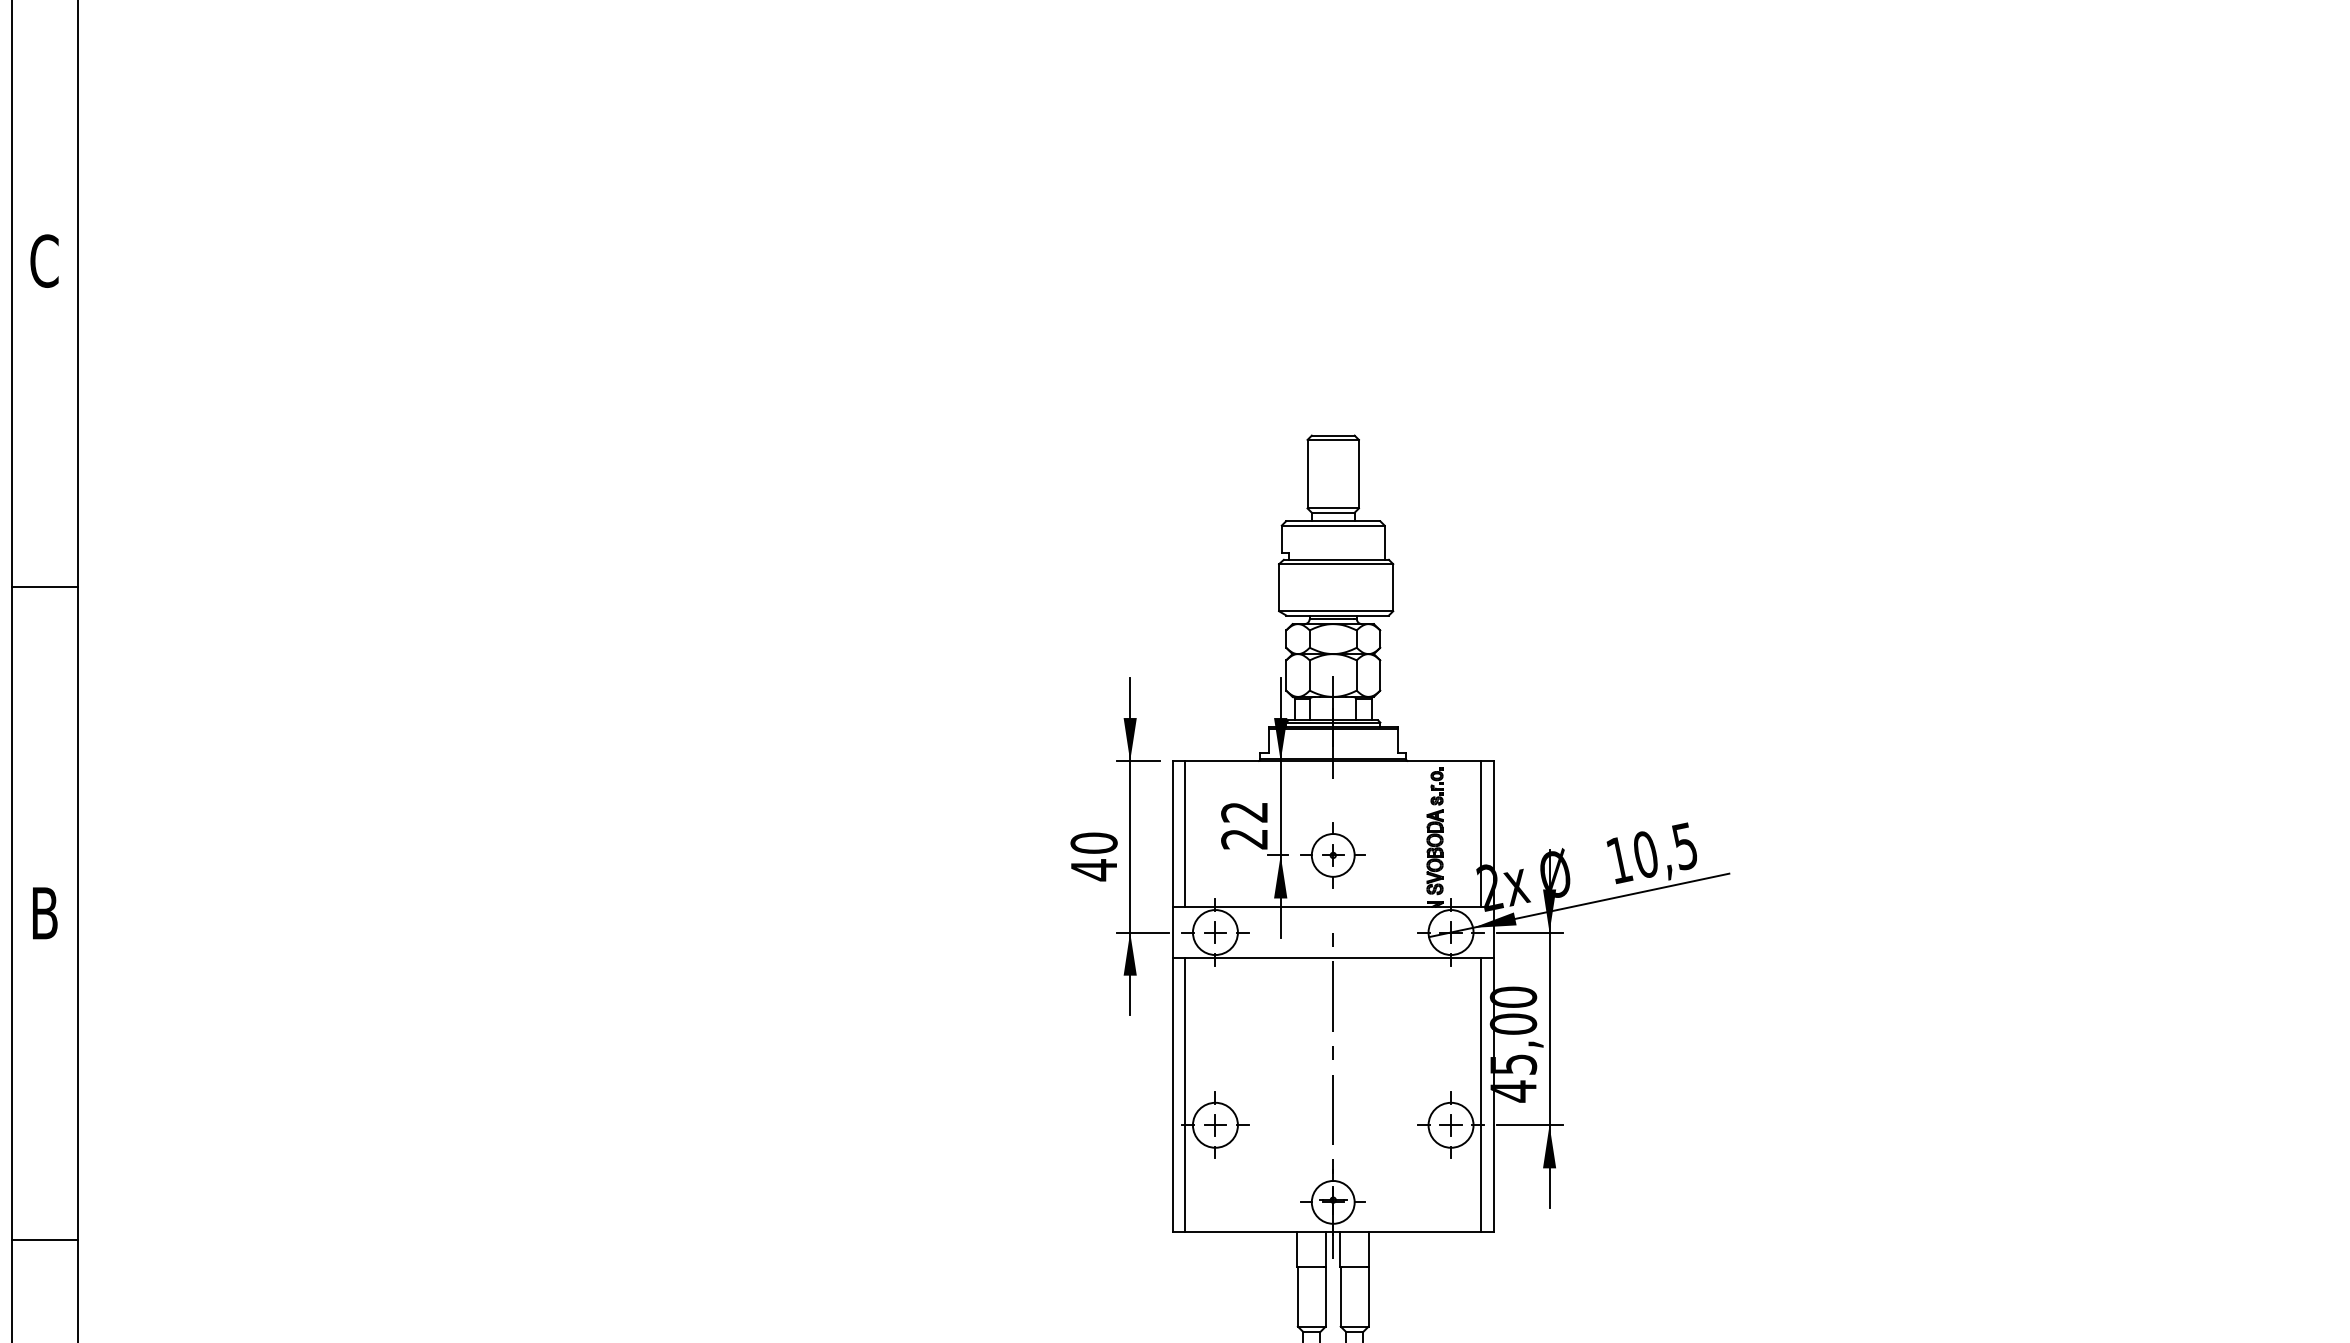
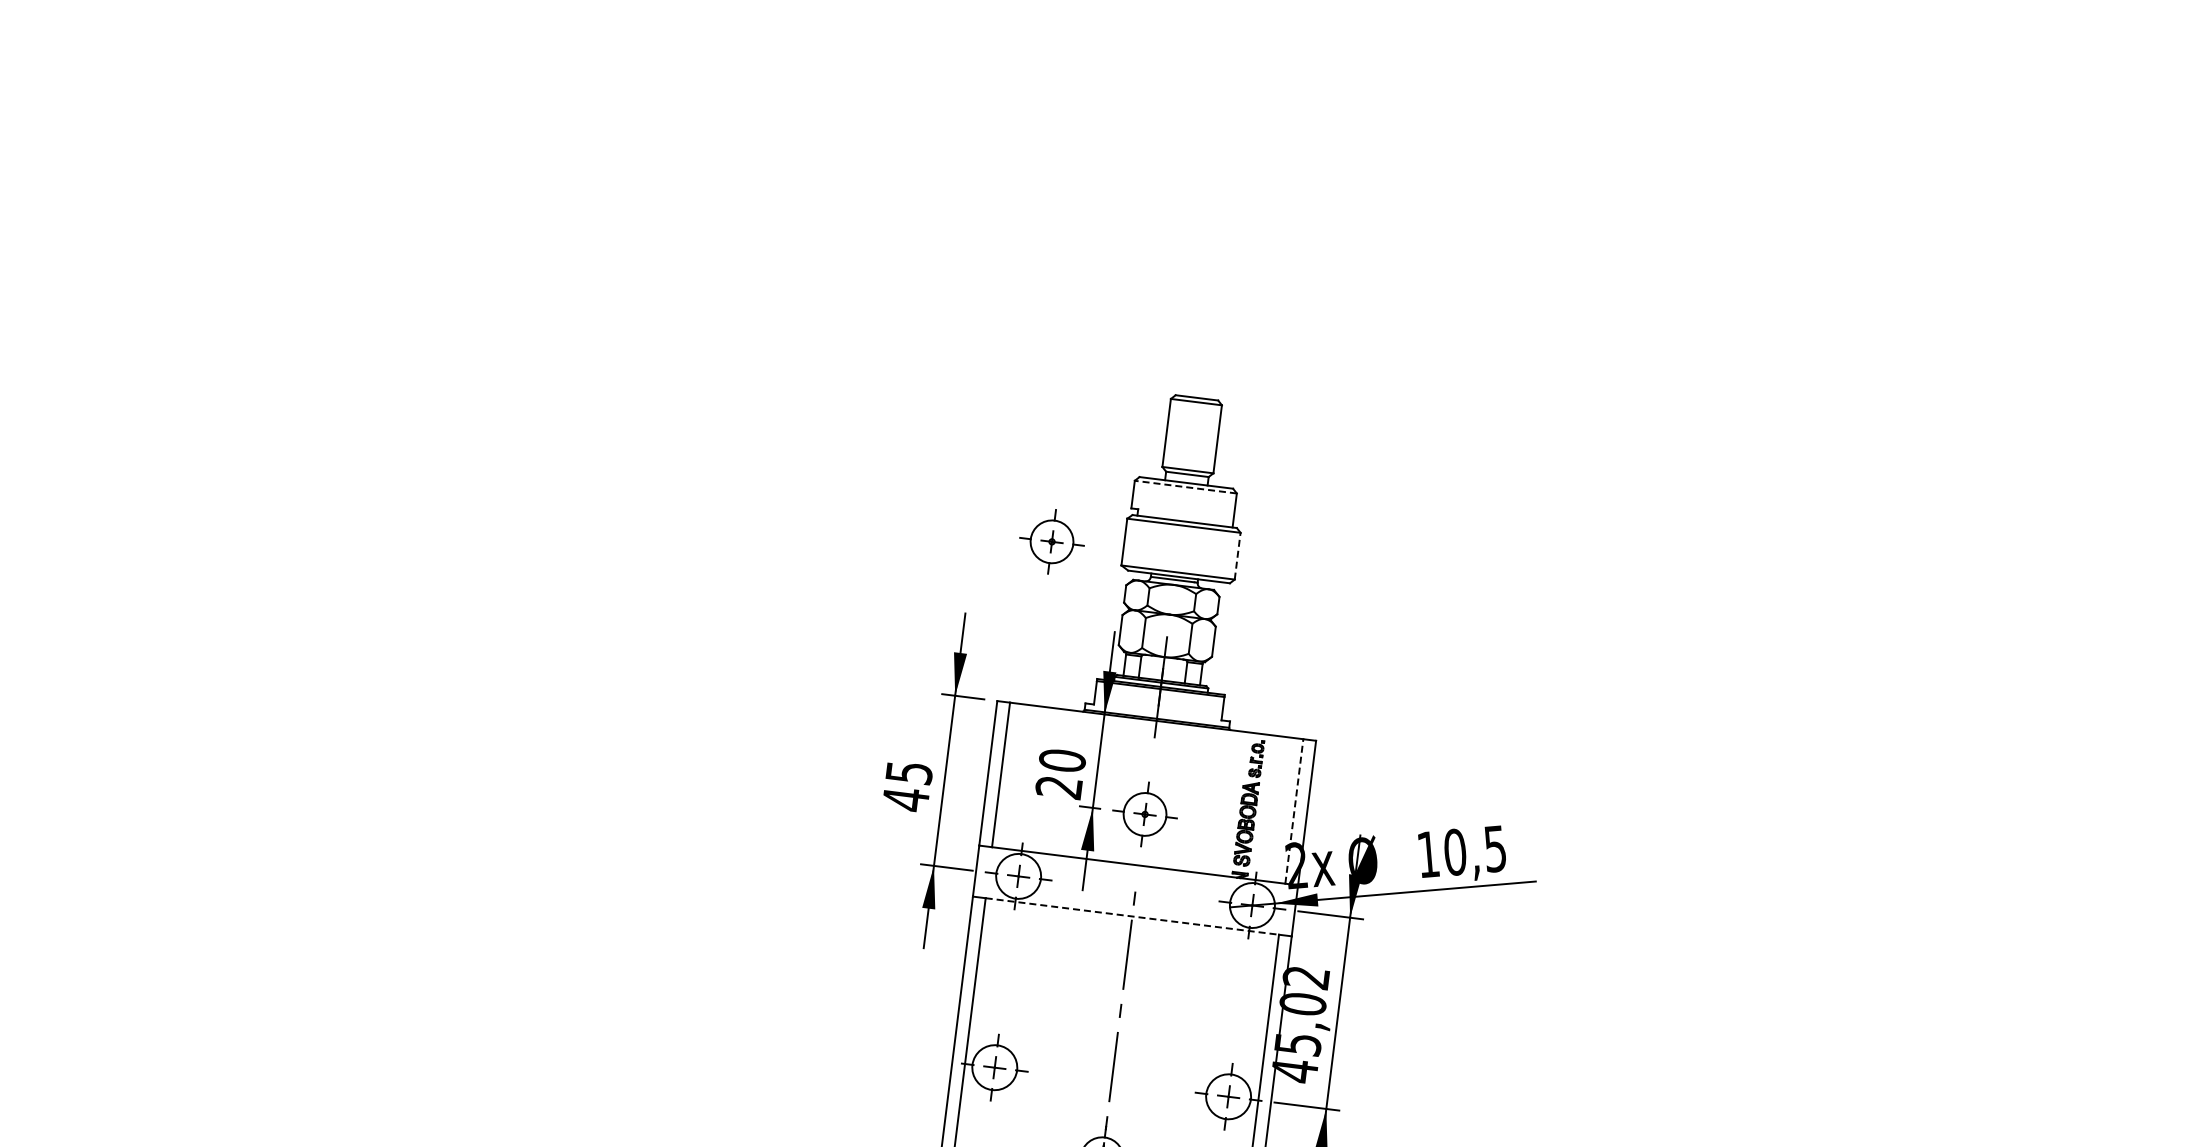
line: (1332, 525) -> (1185, 486), solid -> dashed
line: (1393, 587) -> (1237, 556), solid -> dashed
part: (1206, 596) -> (1051, 541), added
text: (1244, 811) -> (1062, 759), 22 -> 20
line: (1481, 834) -> (1294, 812), solid -> dashed
text: (1093, 842) -> (908, 771), 40 -> 45
line: (1333, 958) -> (1132, 916), solid -> dashed
text: (1513, 996) -> (1306, 976), 45,00 -> 45,02

